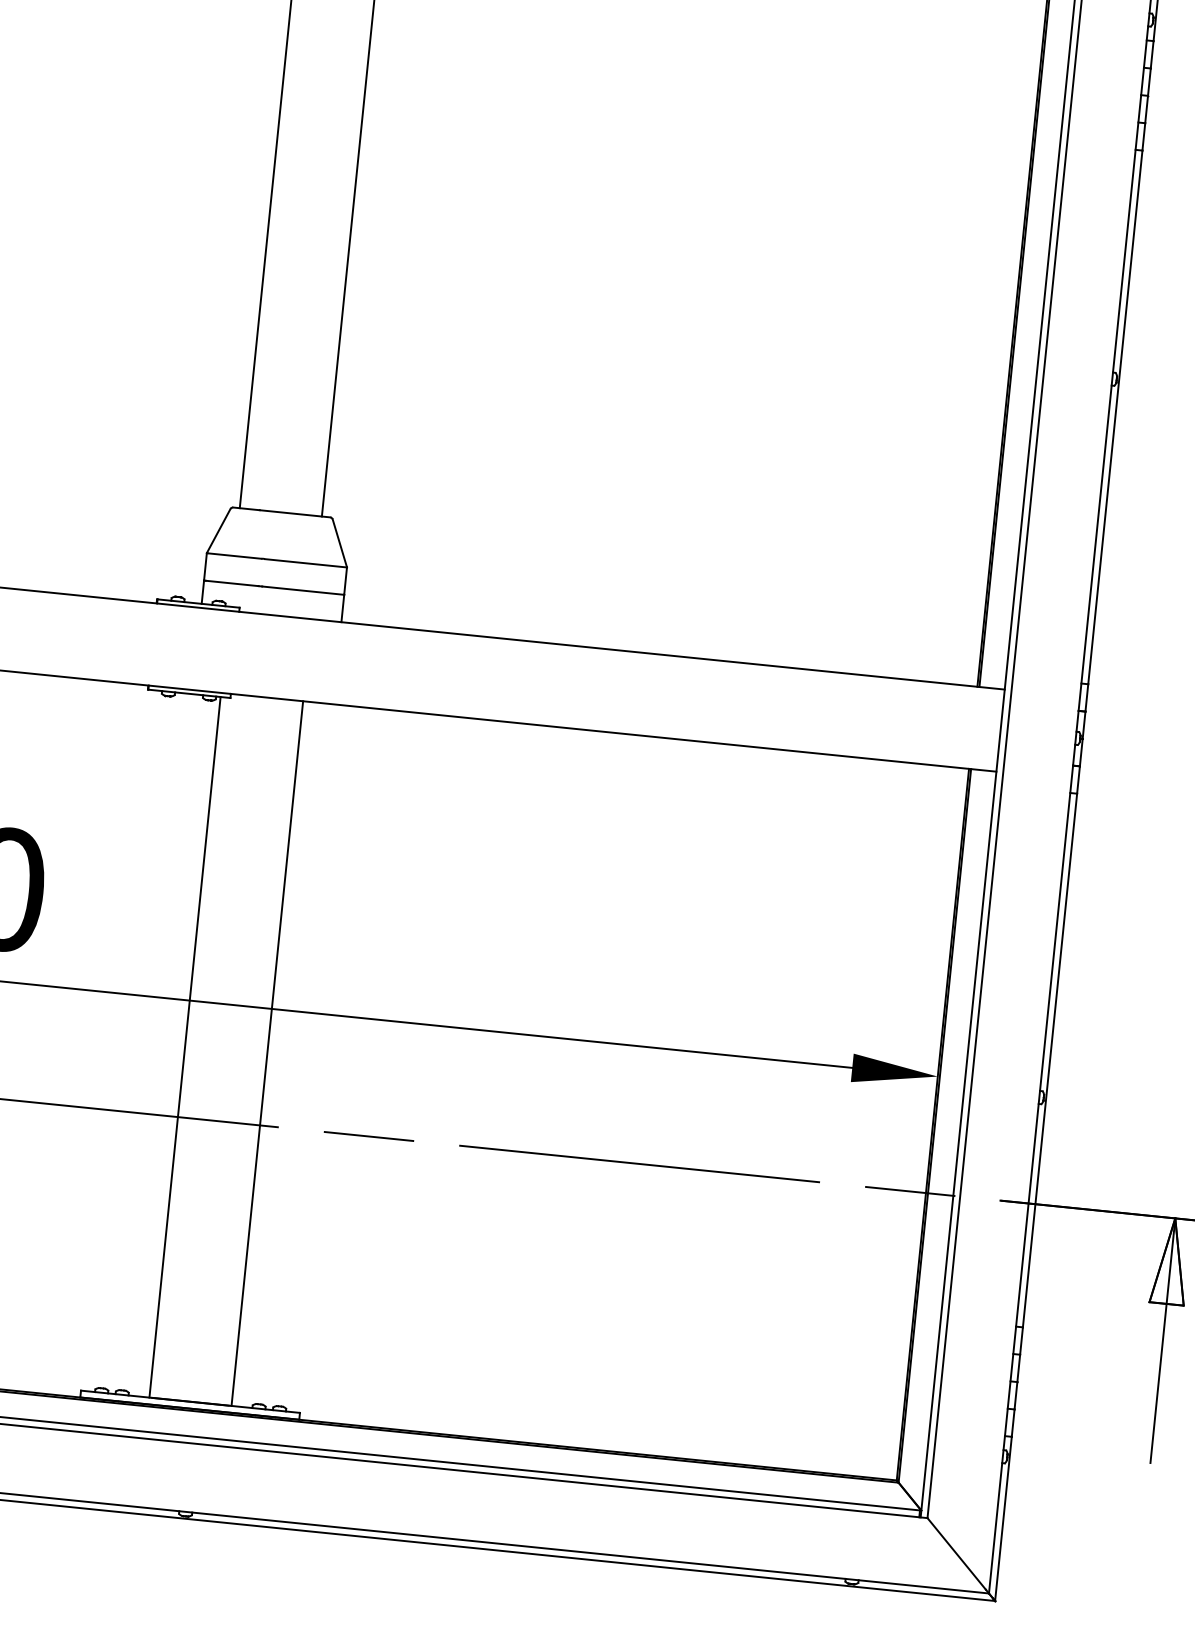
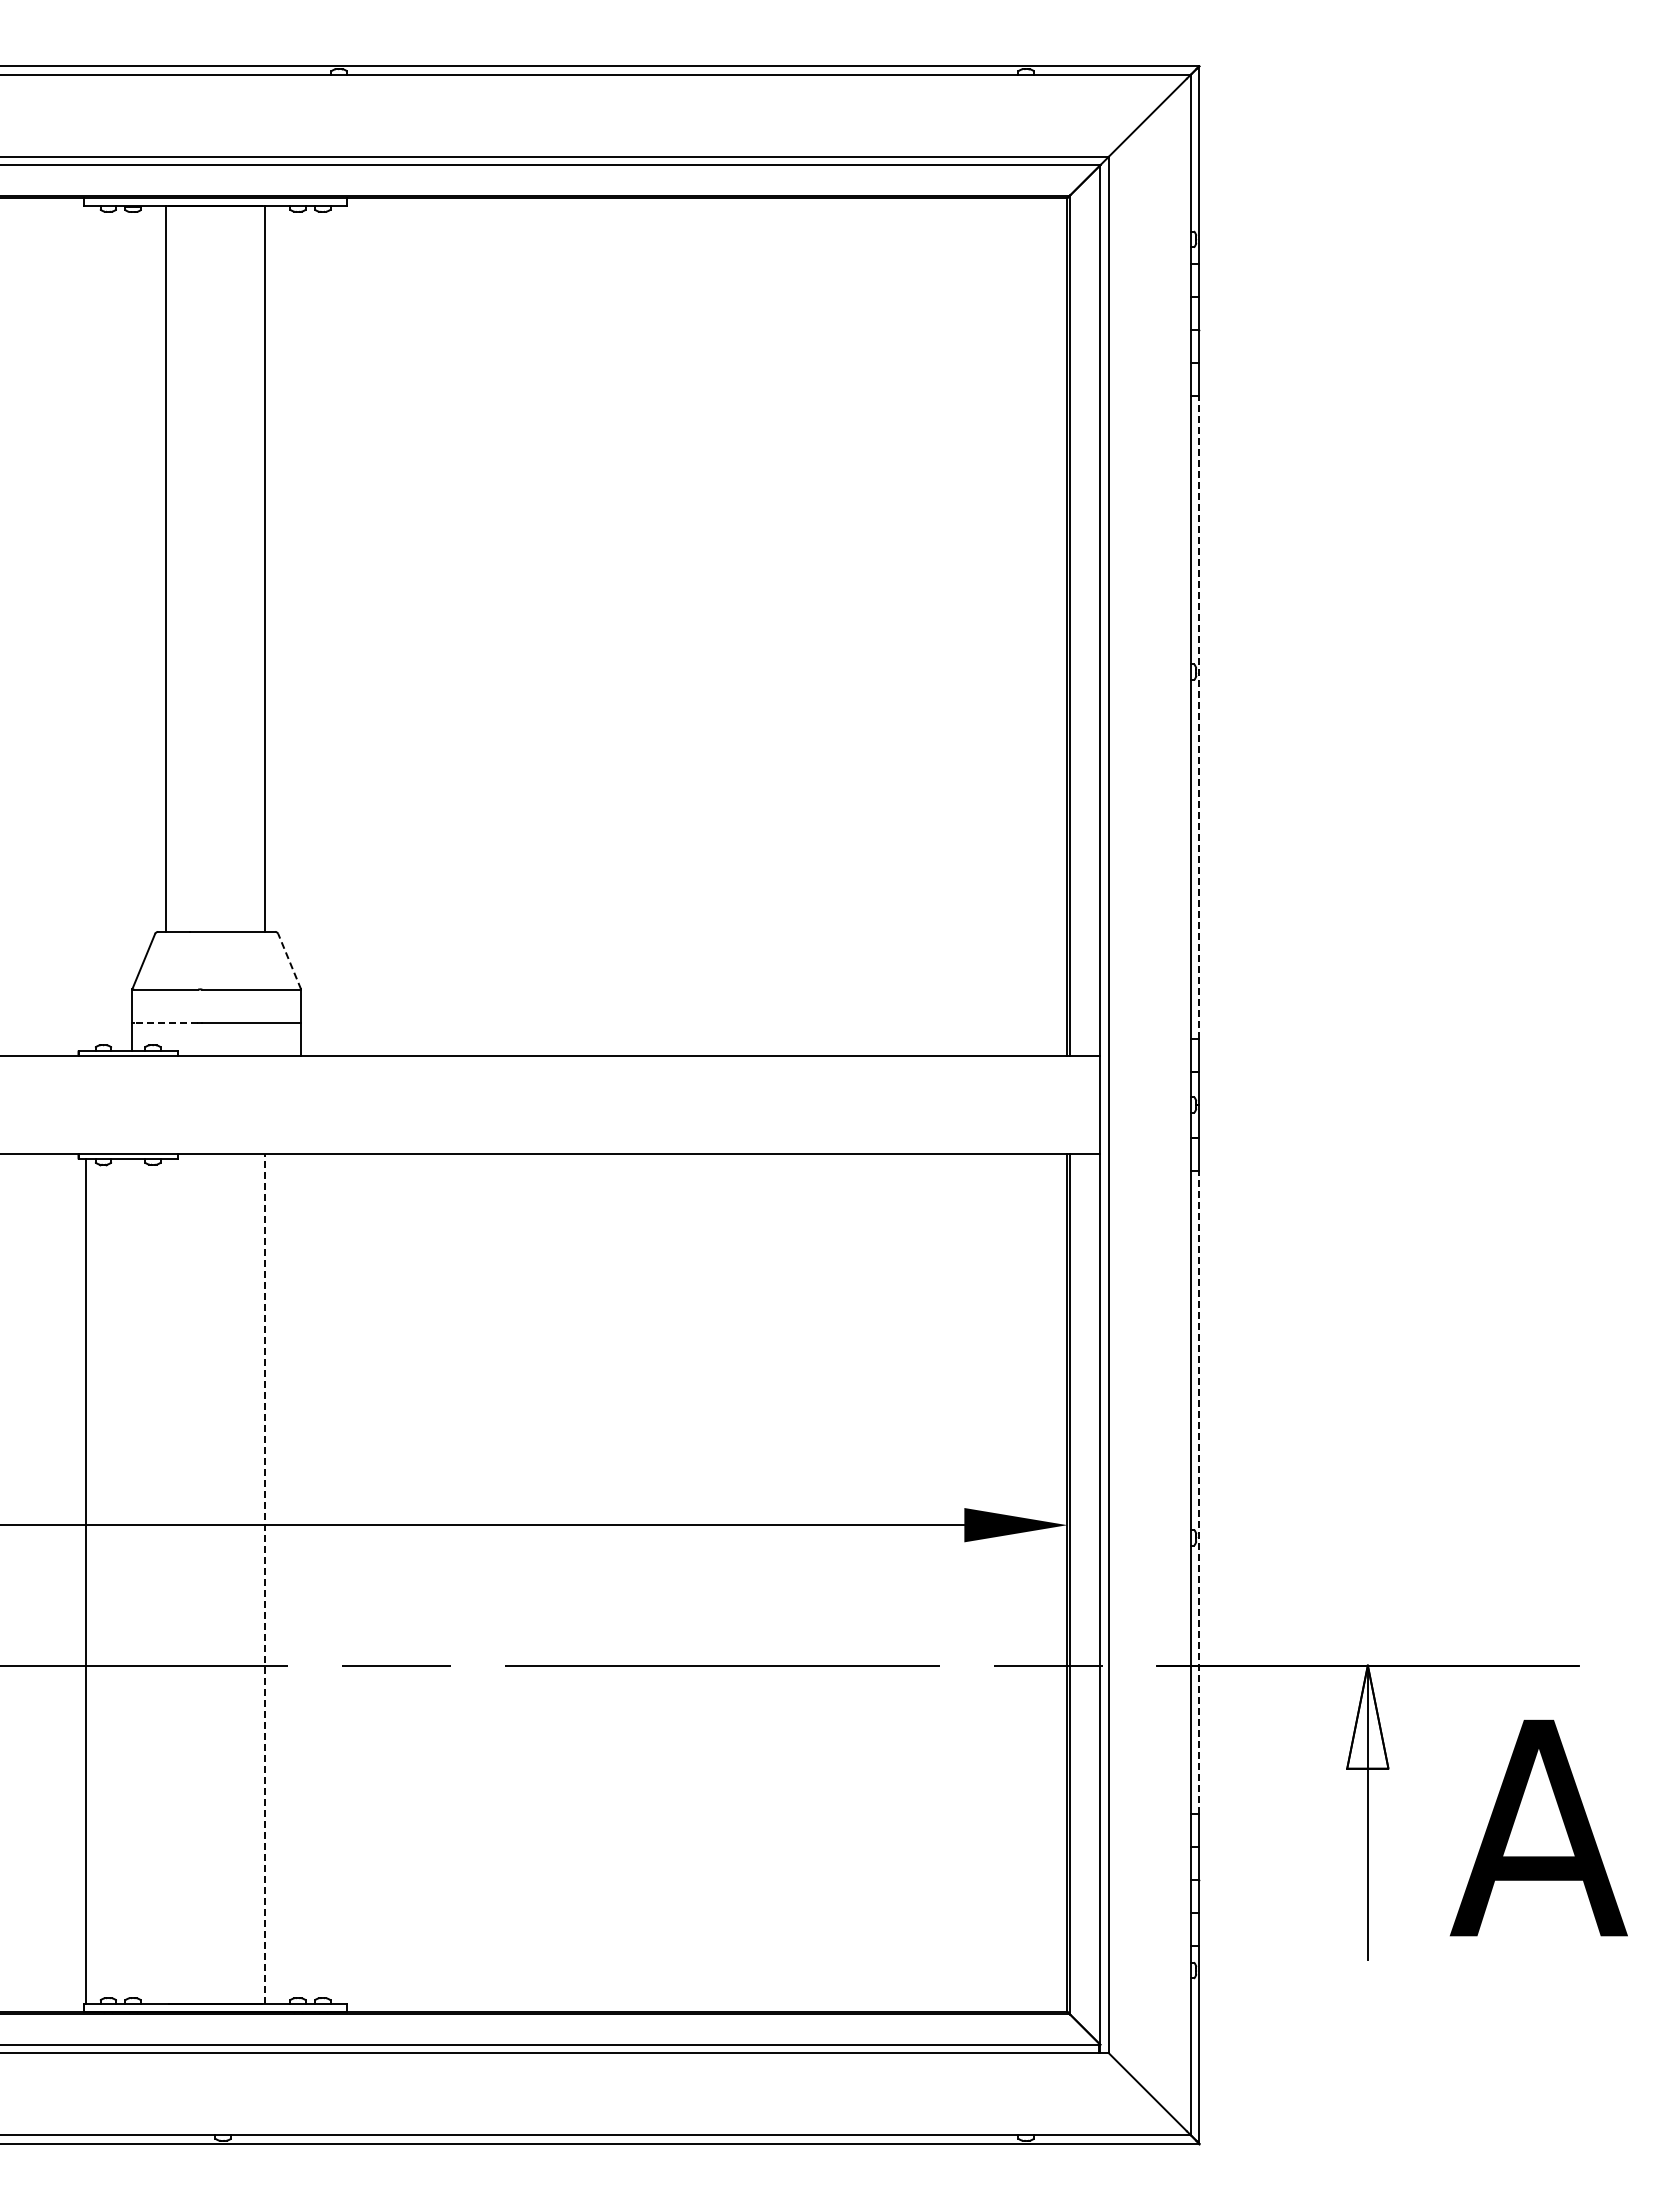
line: (1115, 417) -> (1199, 717), solid -> dashed
line: (339, 543) -> (289, 961), solid -> dashed
line: (232, 583) -> (166, 1022), solid -> dashed
line: (185, 1047) -> (86, 1581), moved
line: (267, 1054) -> (265, 1579), solid -> dashed
line: (1050, 1060) -> (1199, 1492), solid -> dashed

